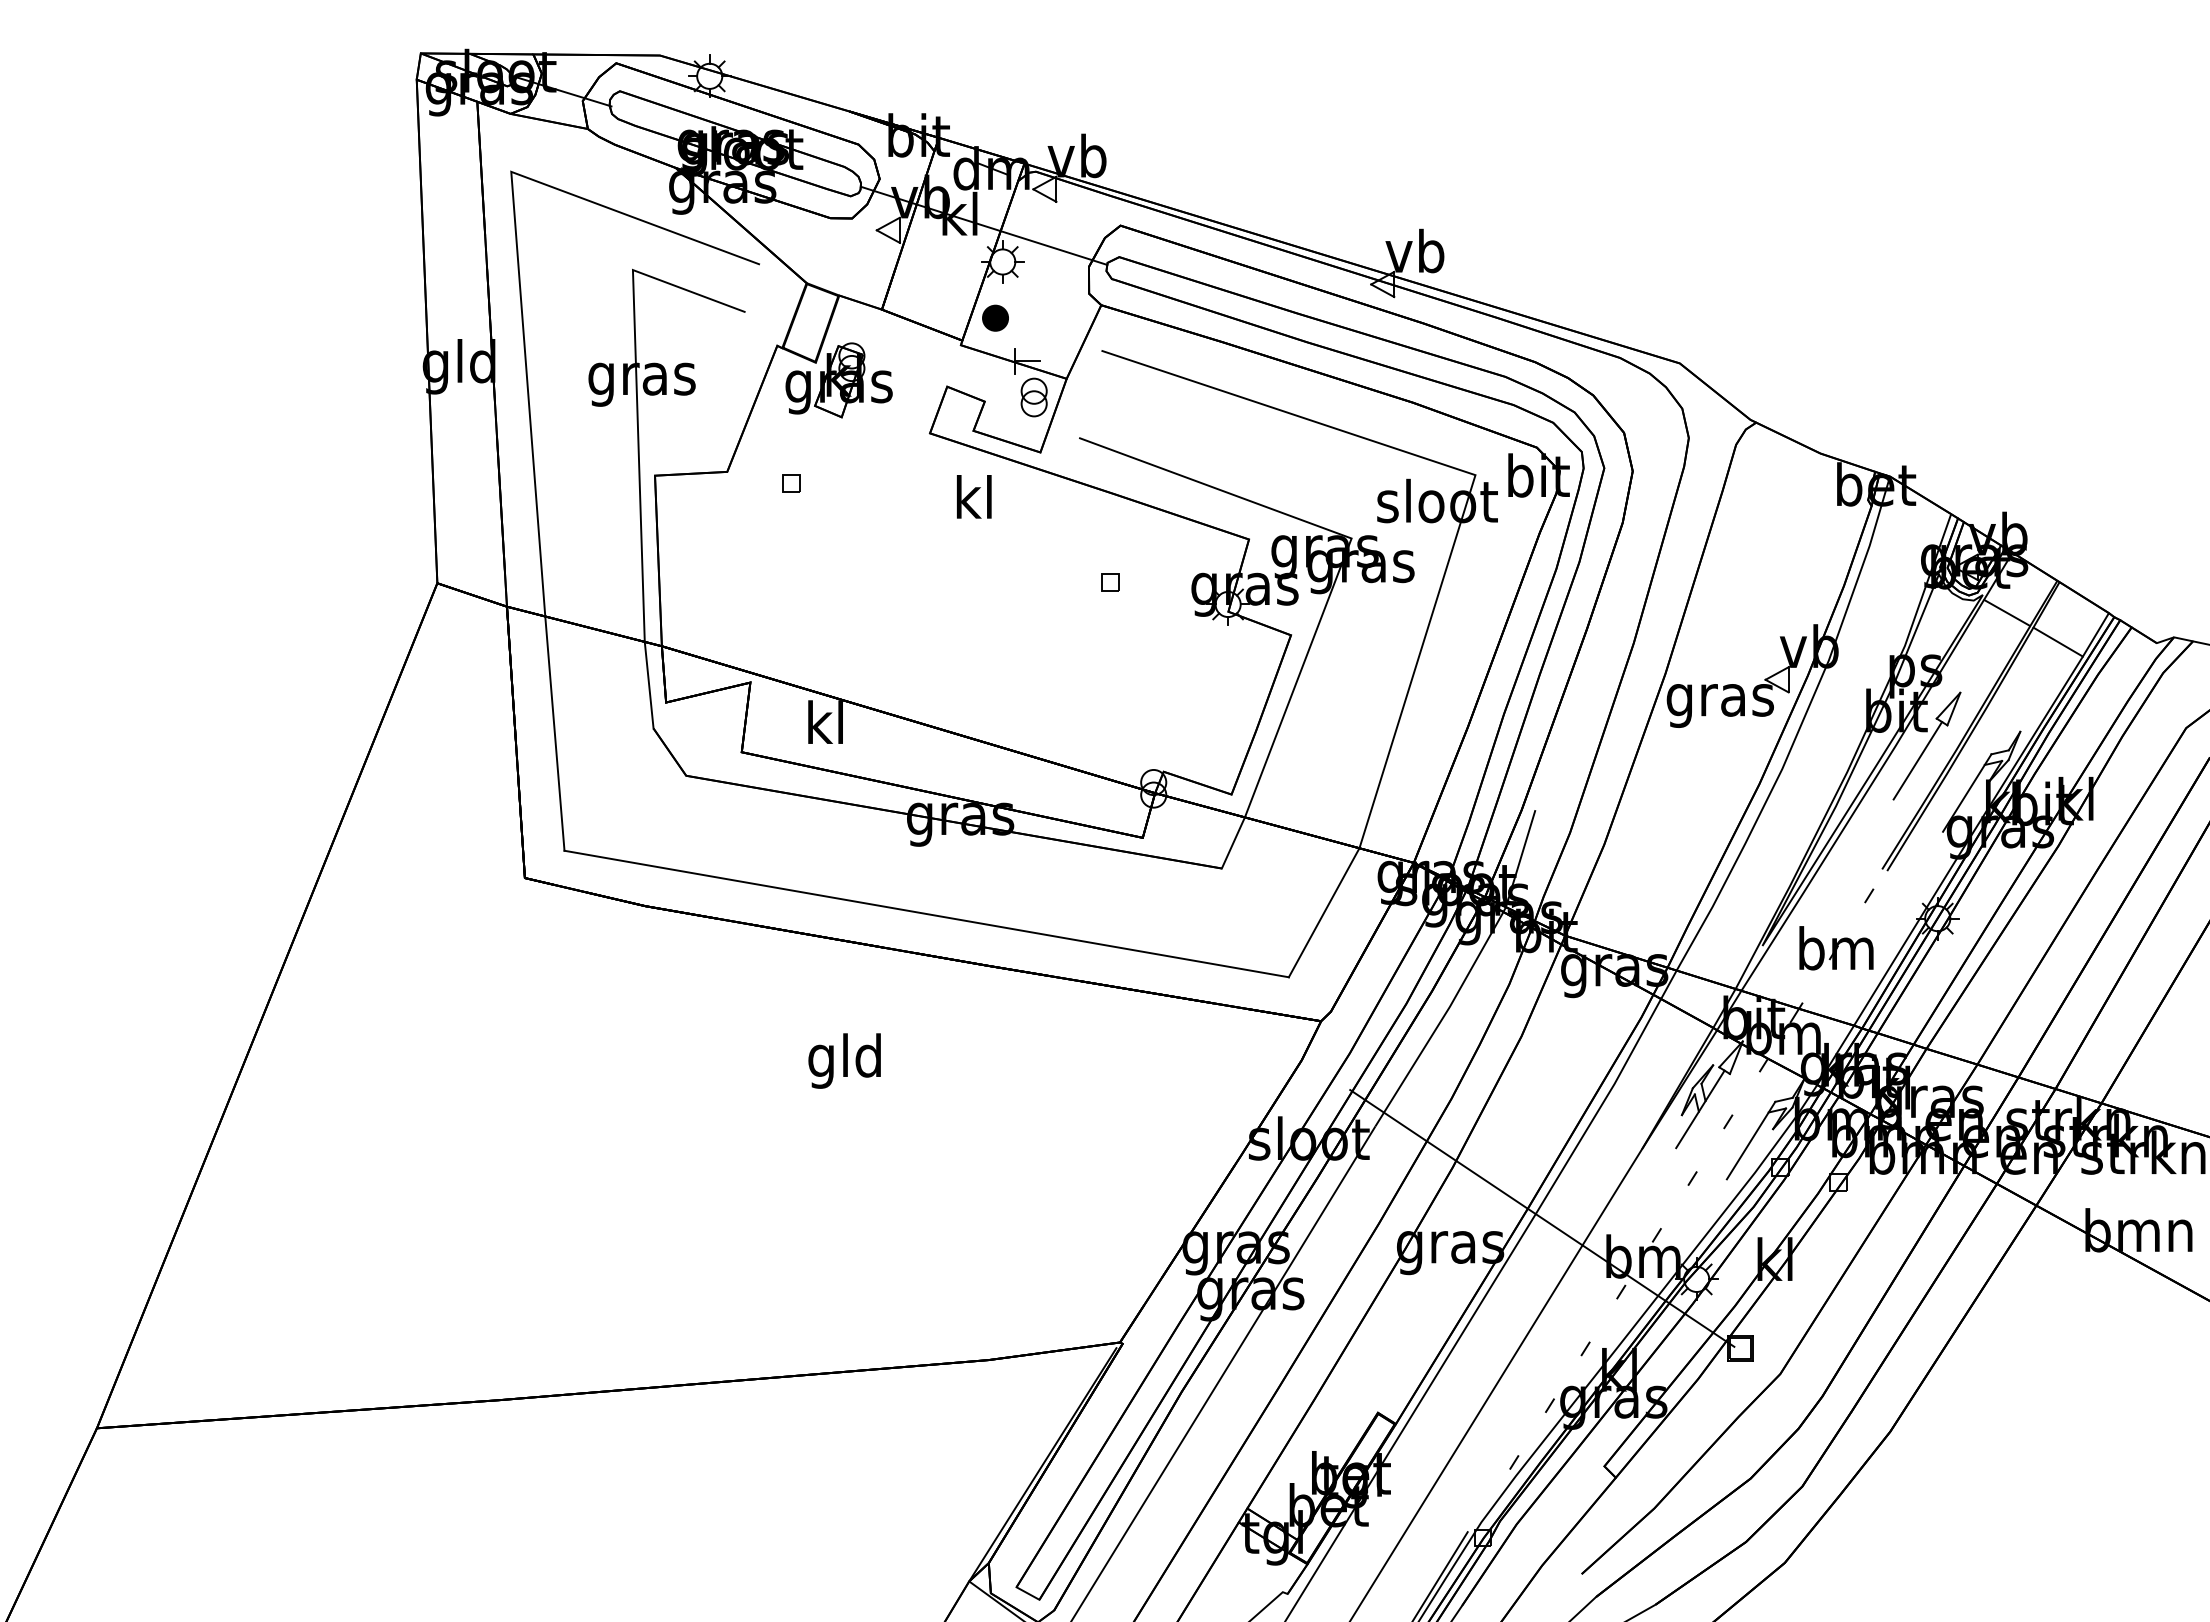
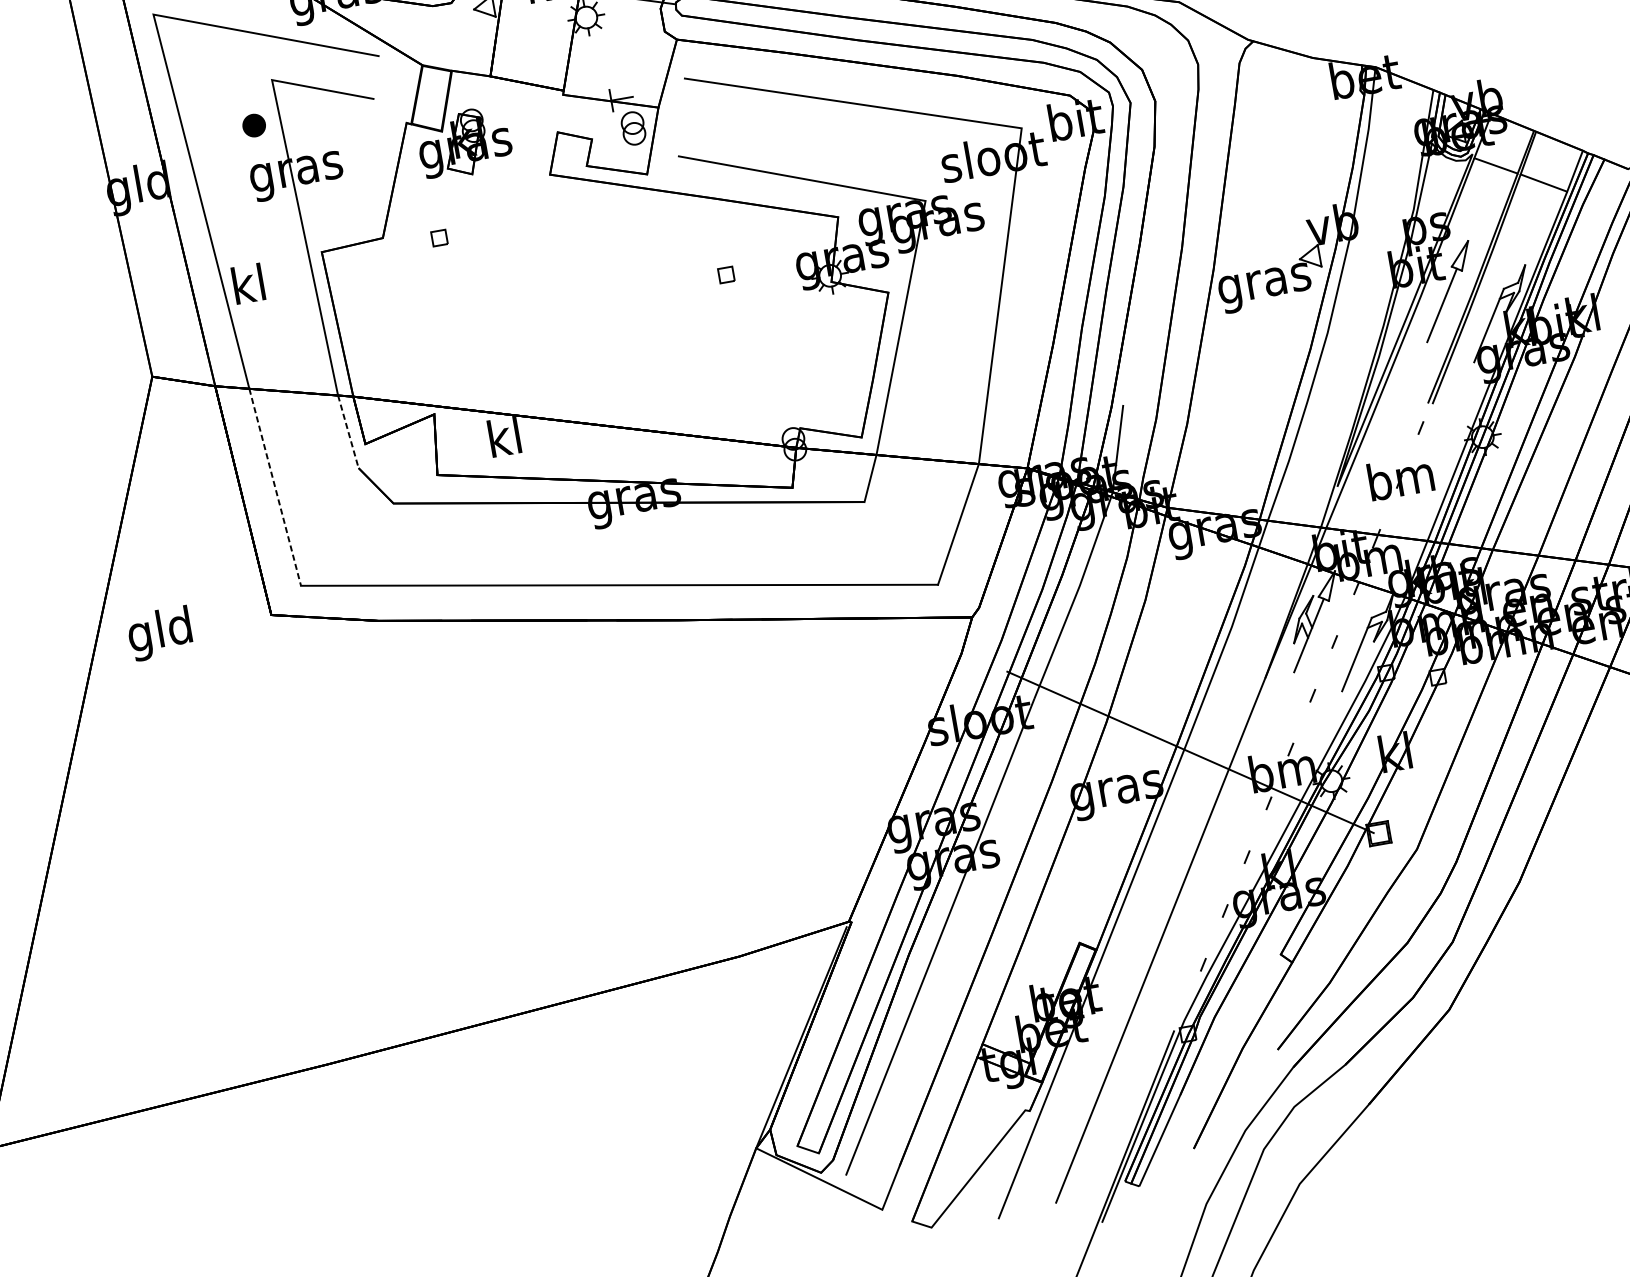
part: (995, 317) -> (254, 124), moved
text: (974, 496) -> (248, 283), moved
line: (649, 685) -> (348, 432), solid -> dashed
line: (554, 733) -> (274, 487), solid -> dashed
text: (844, 1060) -> (159, 633), moved

